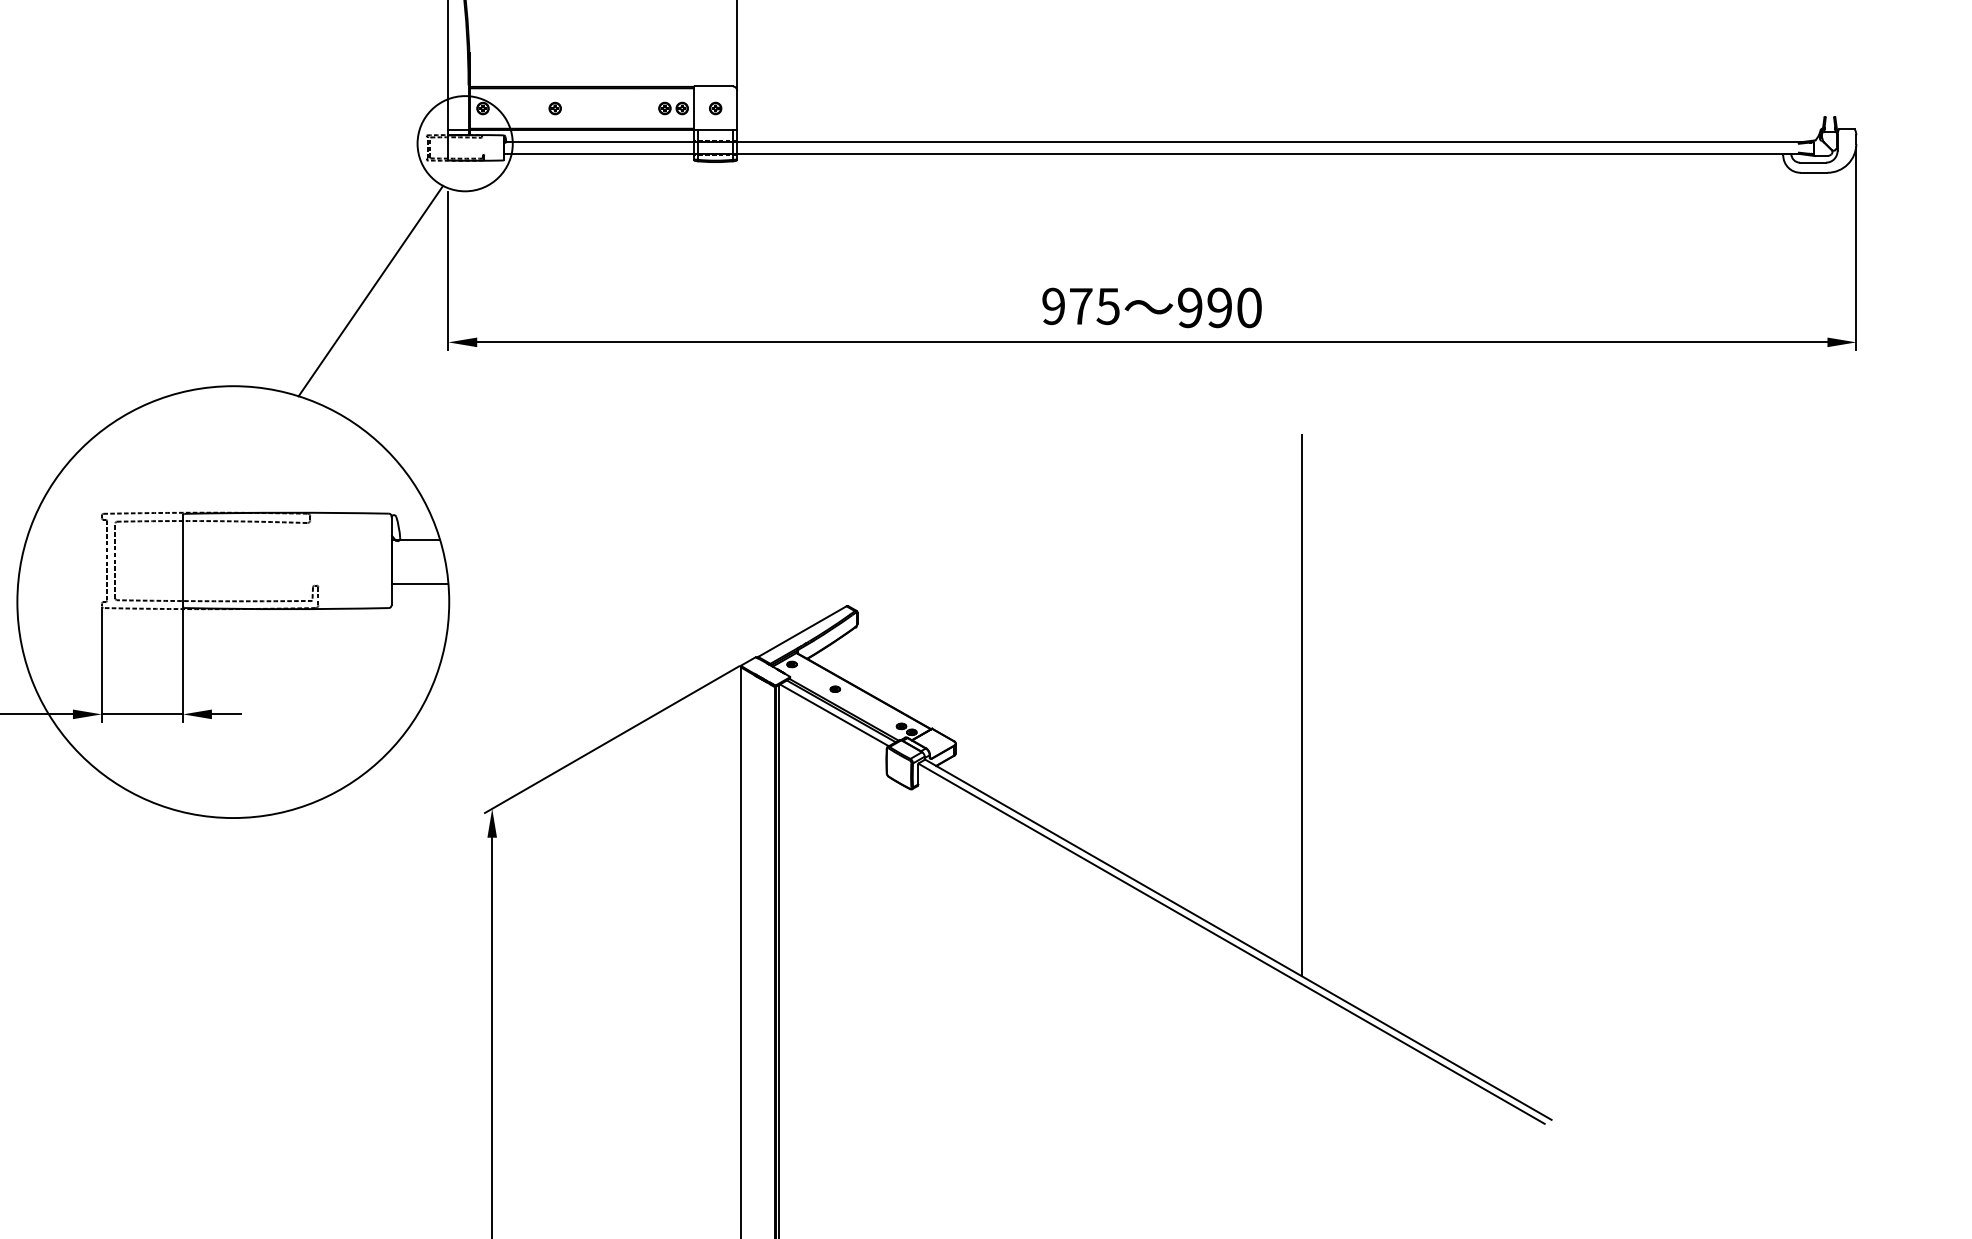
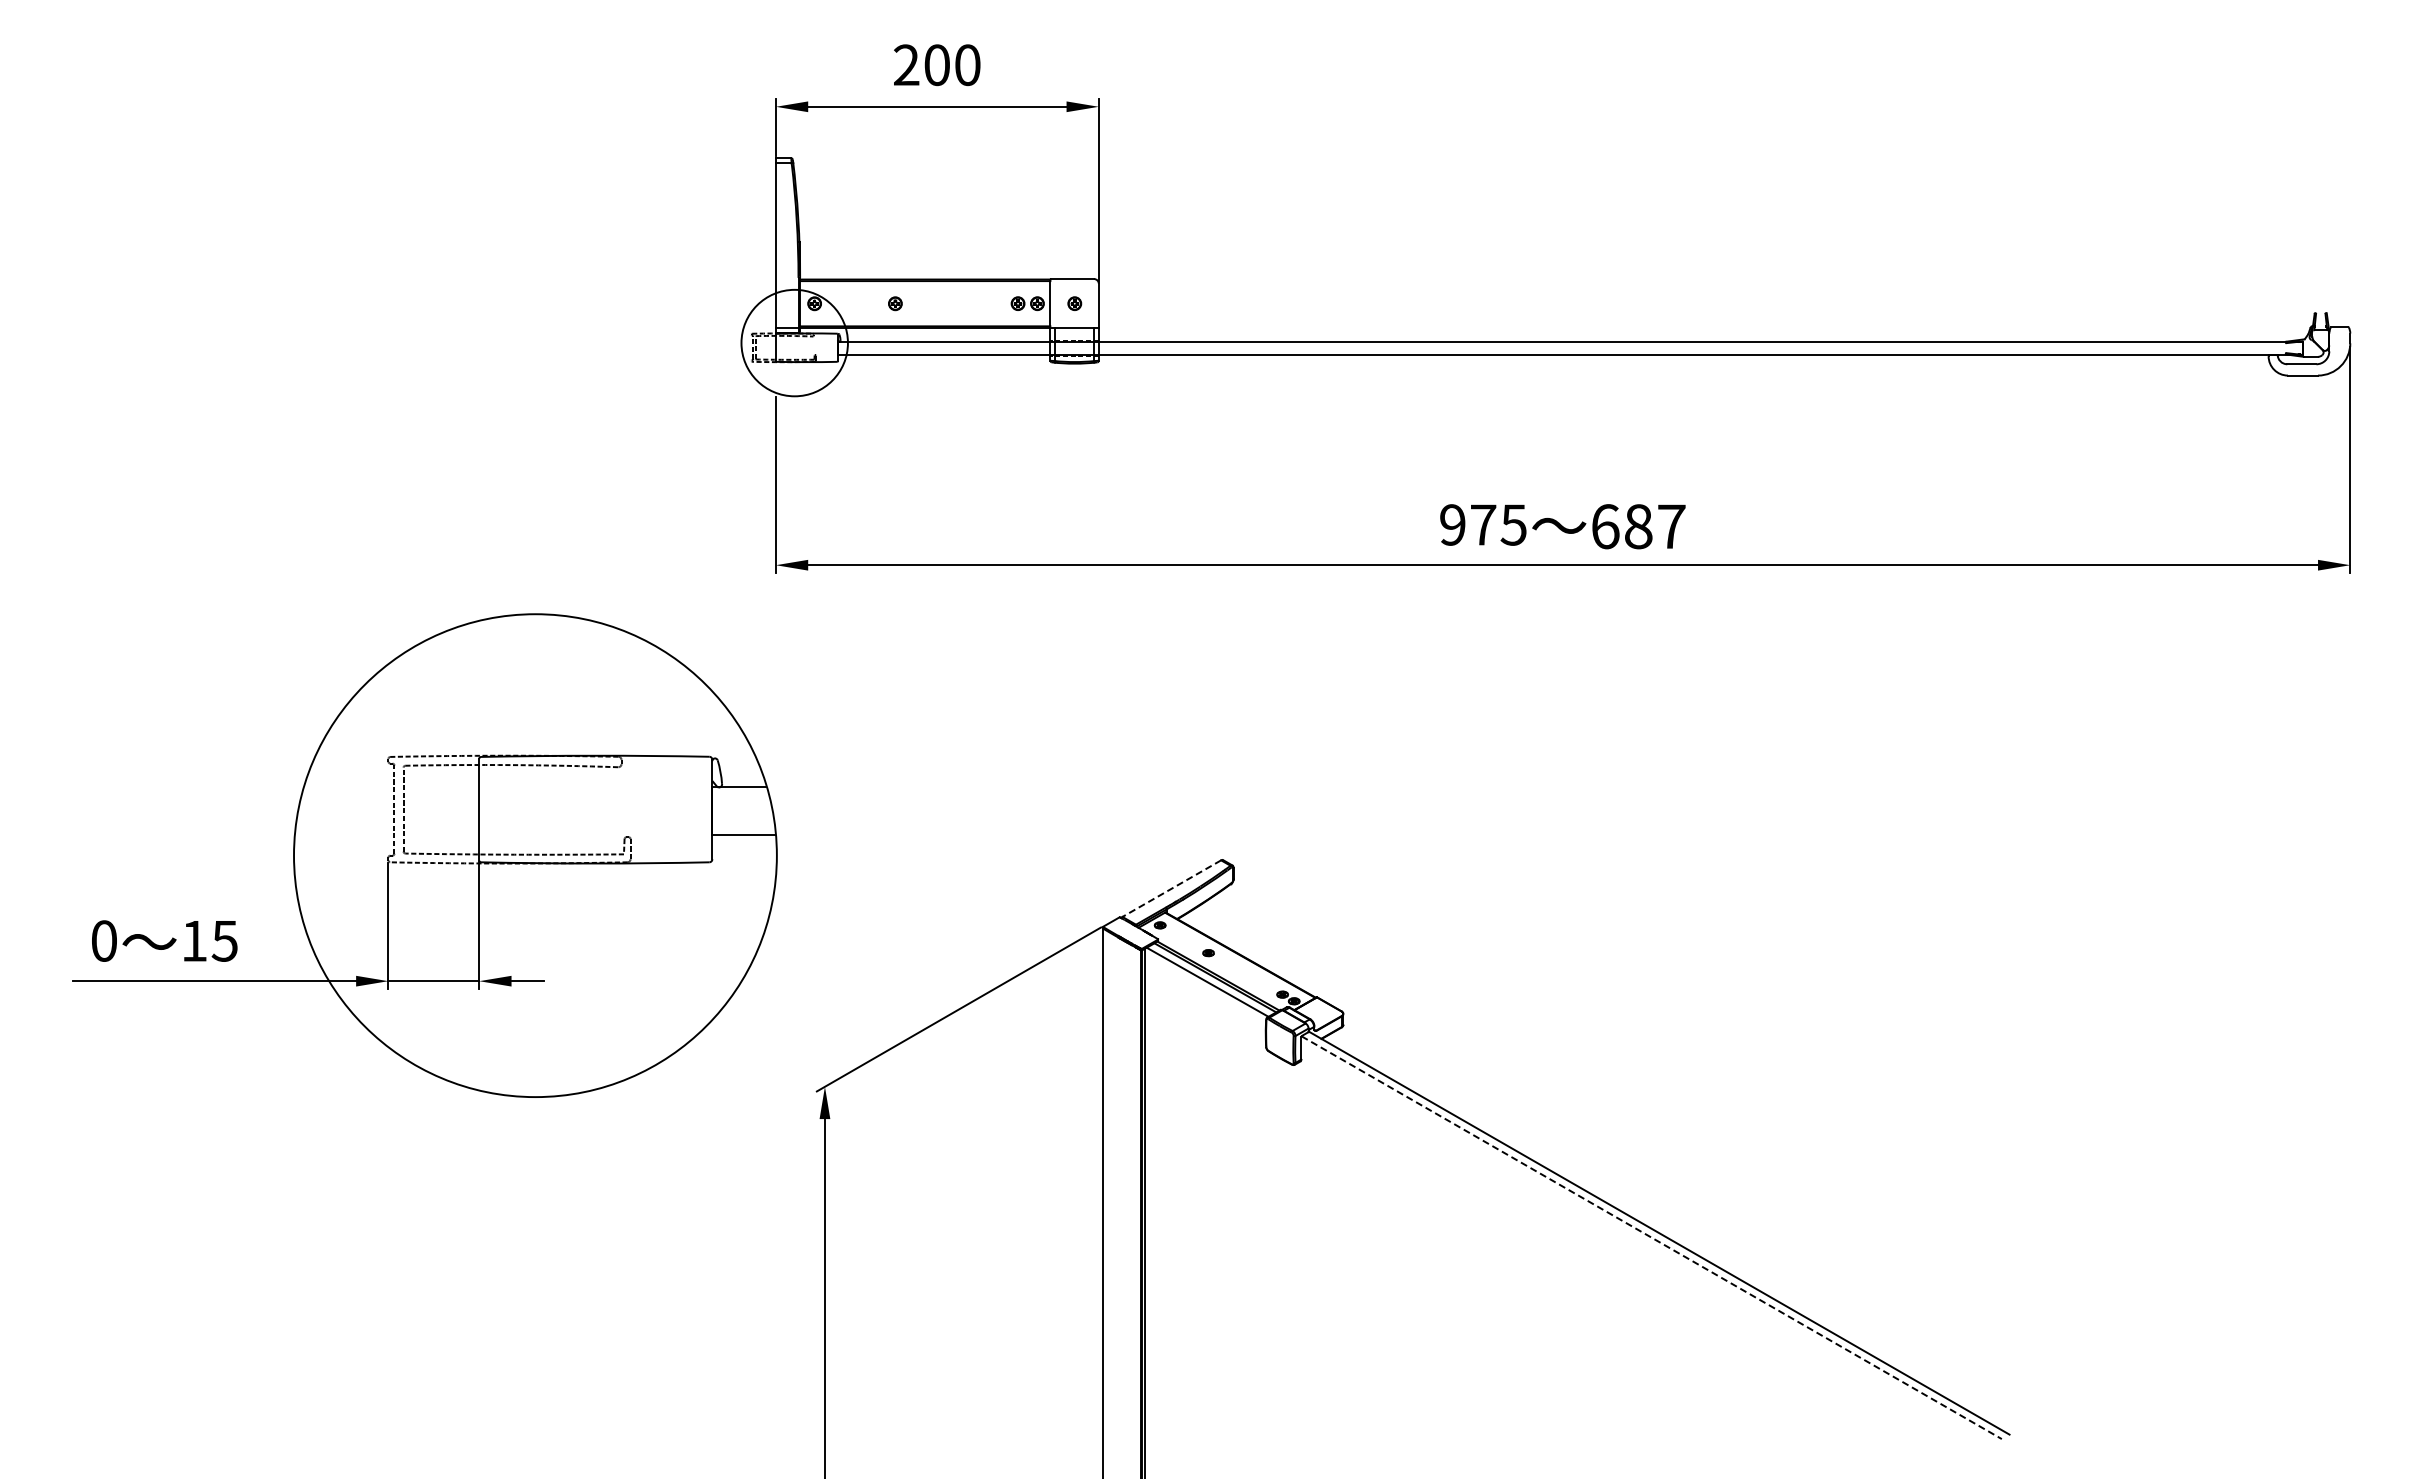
line: (371, 290) -> (689, 507), removed
text: (1219, 307) -> (1638, 526), 990 -> 687
line: (802, 631) -> (1171, 888), solid -> dashed
line: (1302, 705) -> (1730, 971), removed
line: (1231, 943) -> (1651, 1237), solid -> dashed

